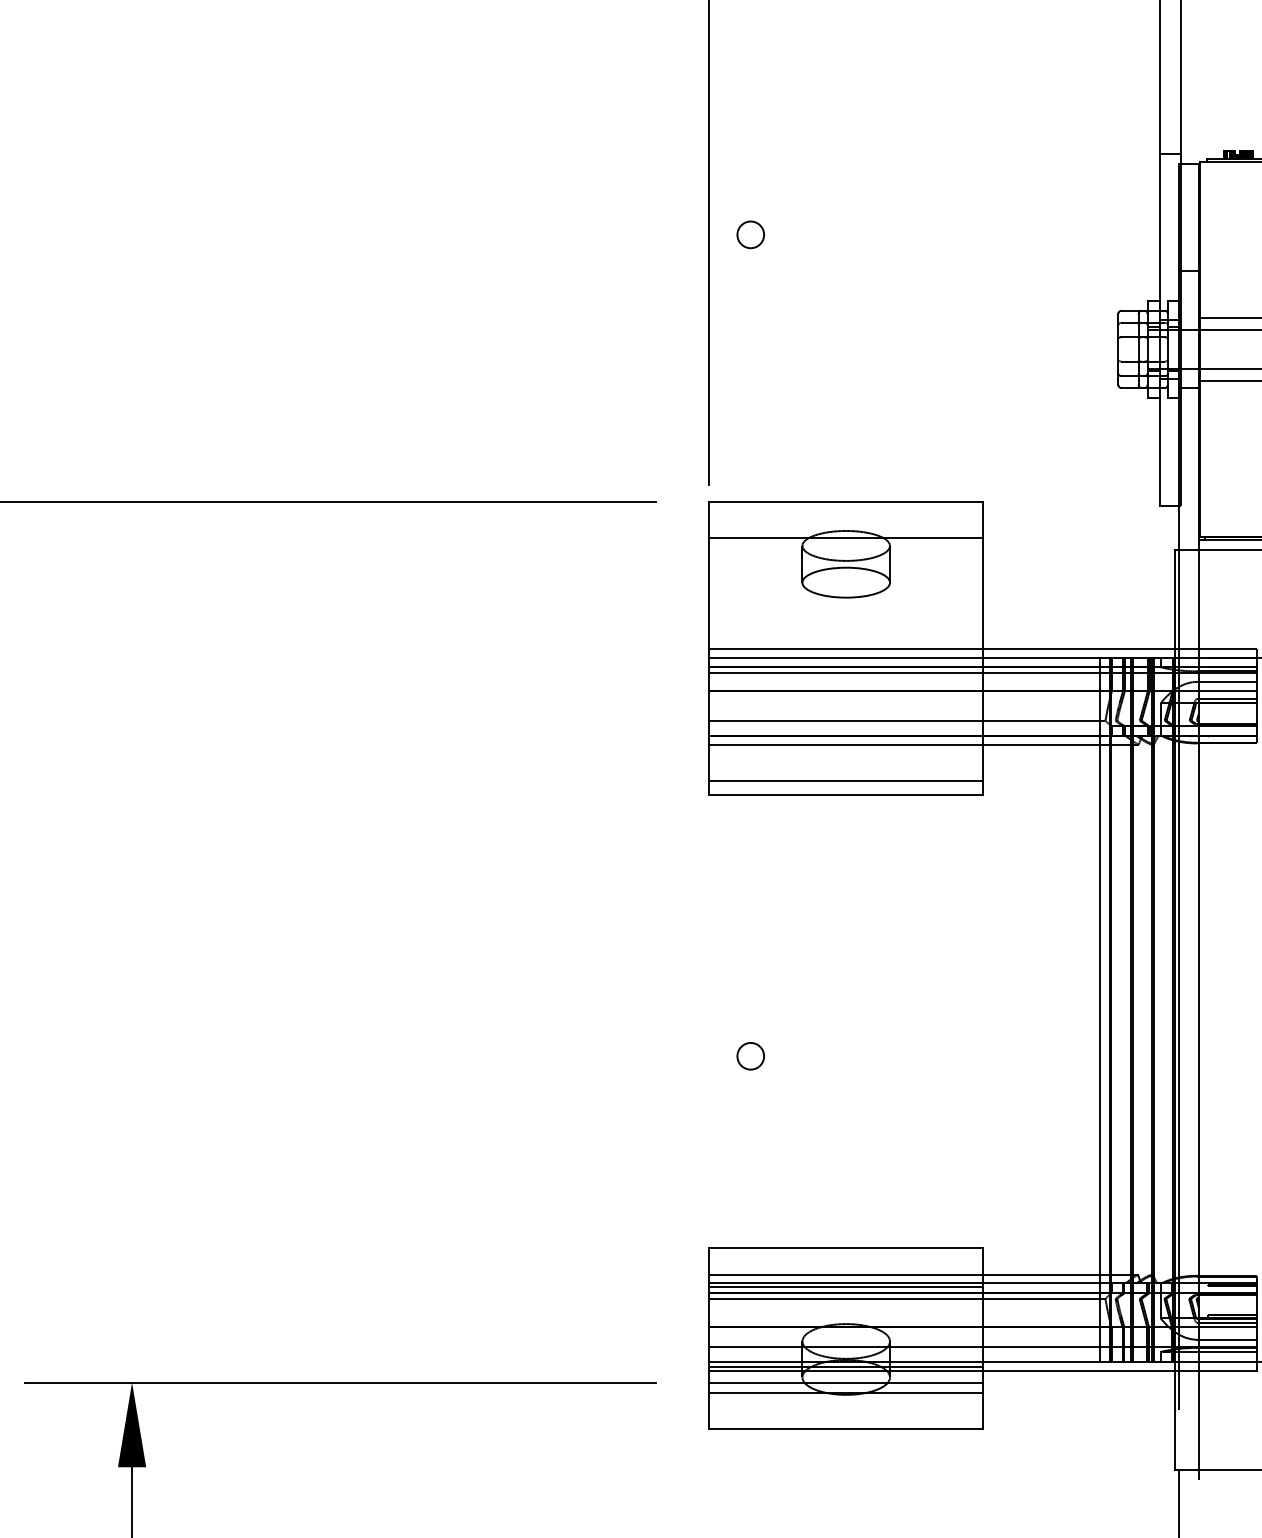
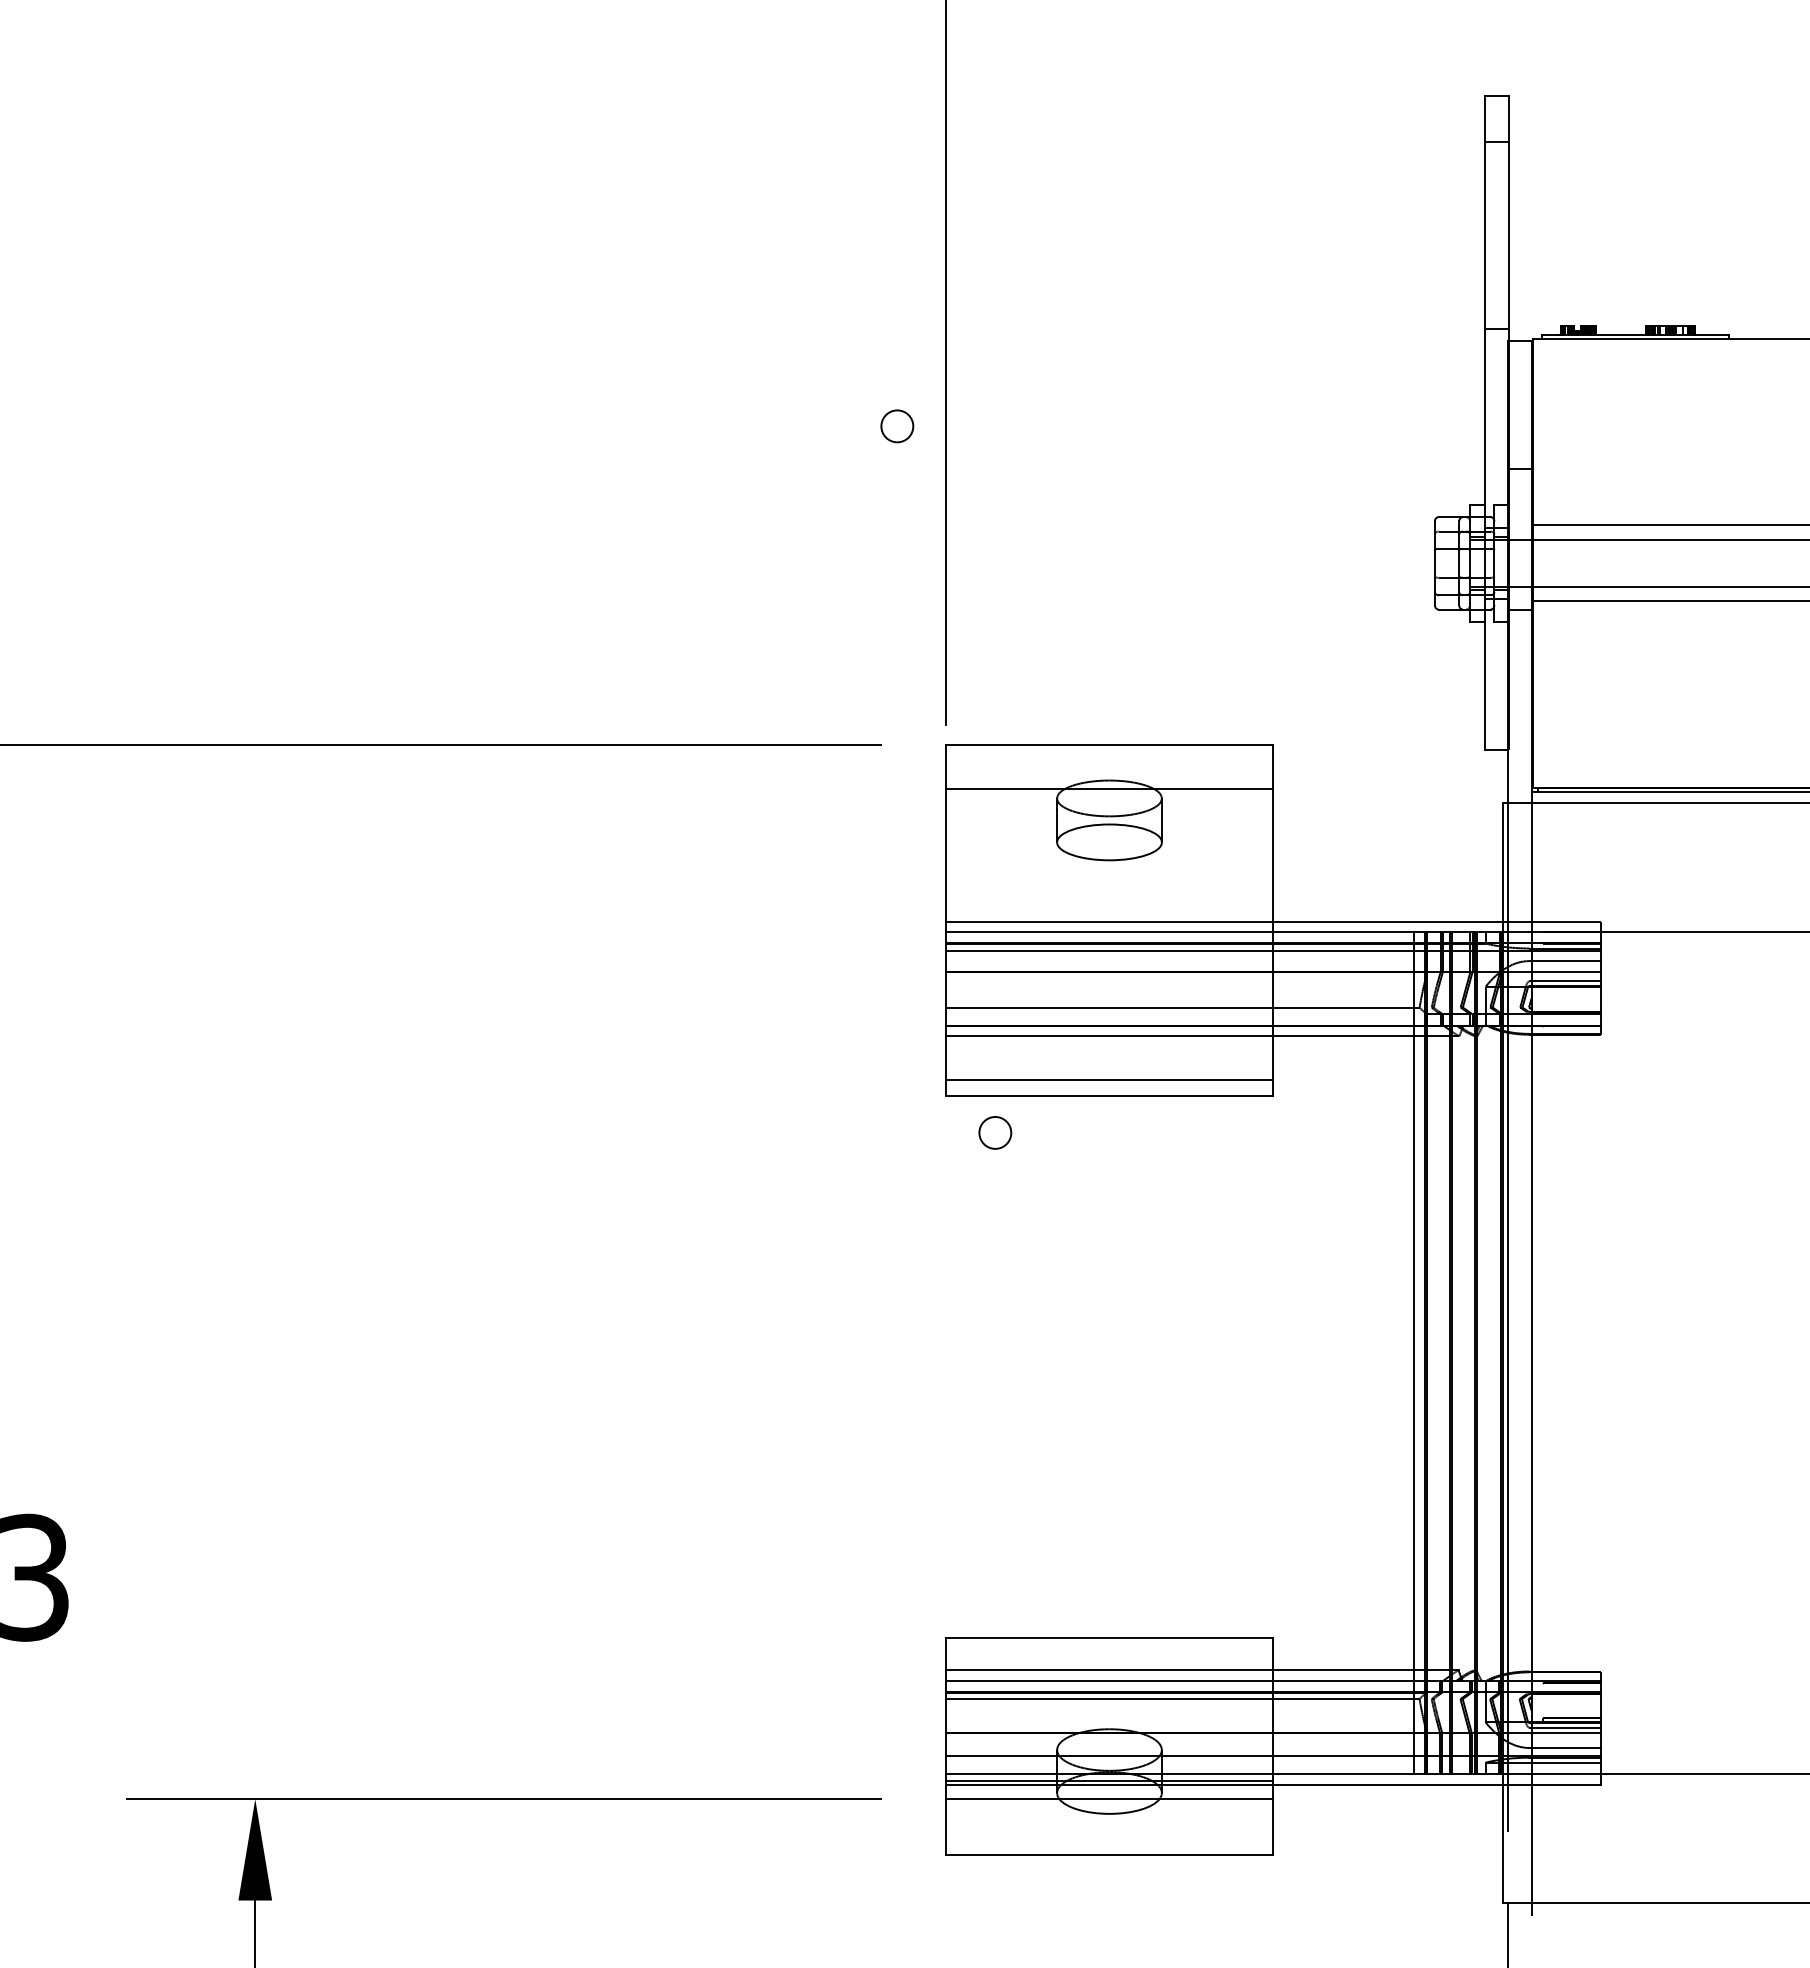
circle: (750, 234) -> (897, 426), moved
circle: (750, 1055) -> (995, 1132), moved
line: (846, 1287) -> (1109, 1685), removed
line: (846, 1392) -> (1109, 1811), removed

